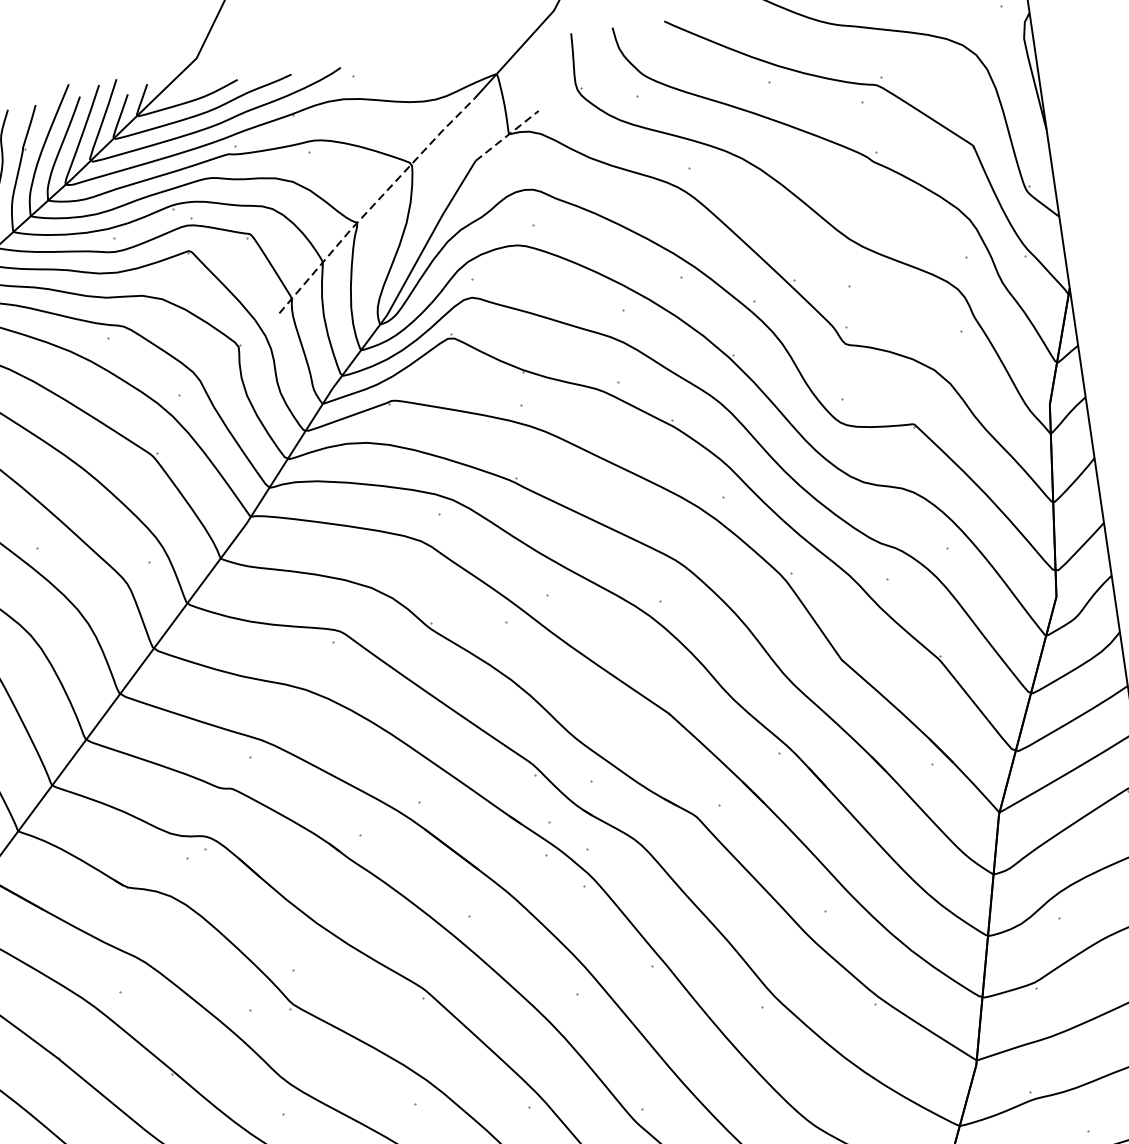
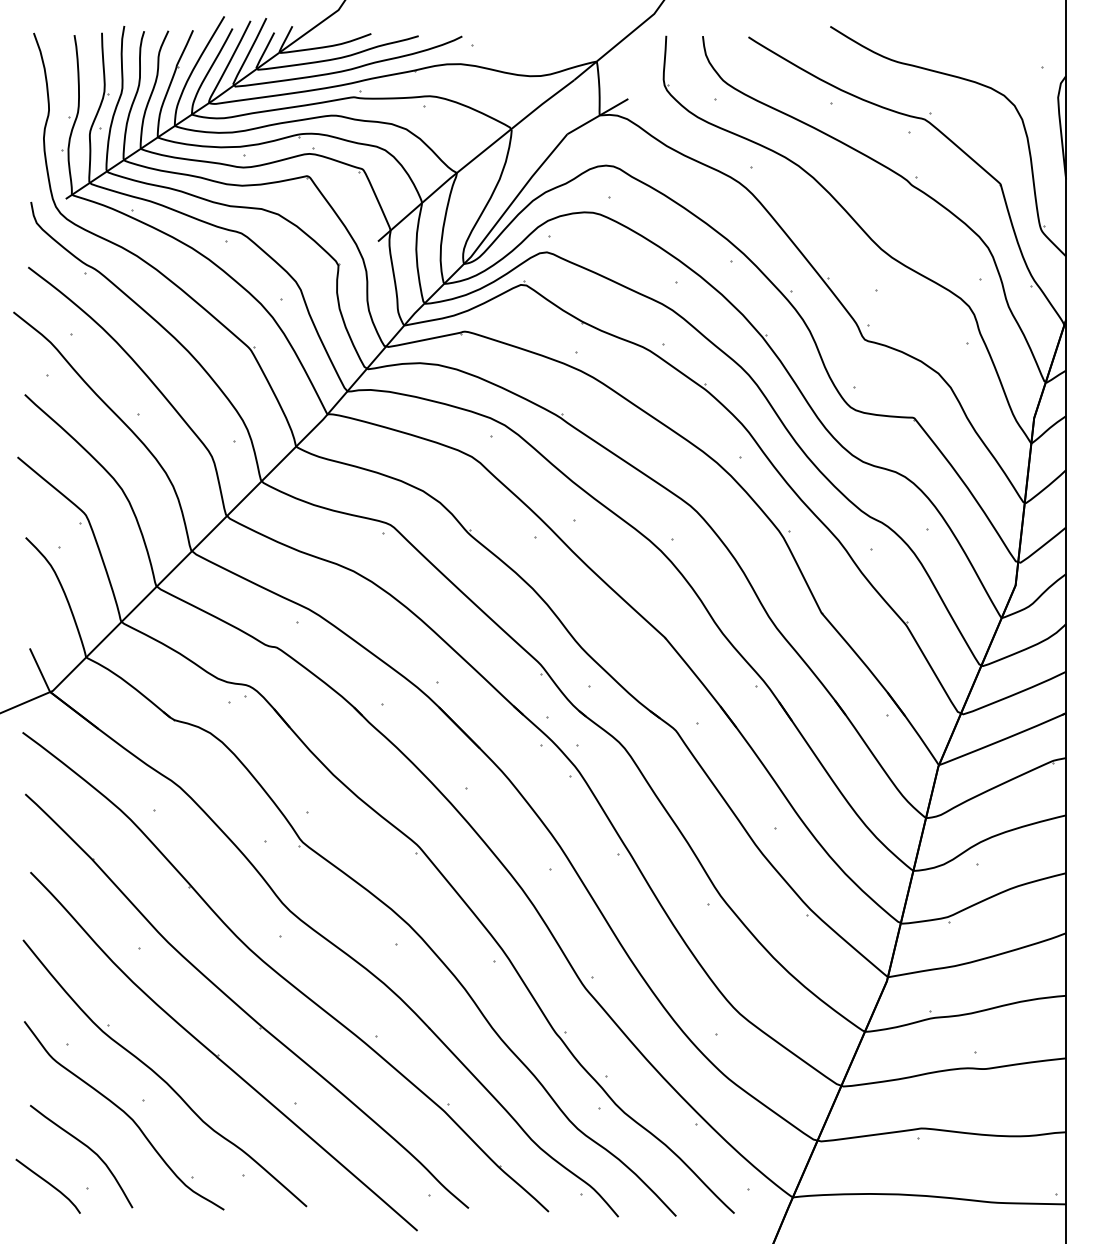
line: (507, 135) -> (598, 116), dashed -> solid
line: (374, 203) -> (474, 158), dashed -> solid

